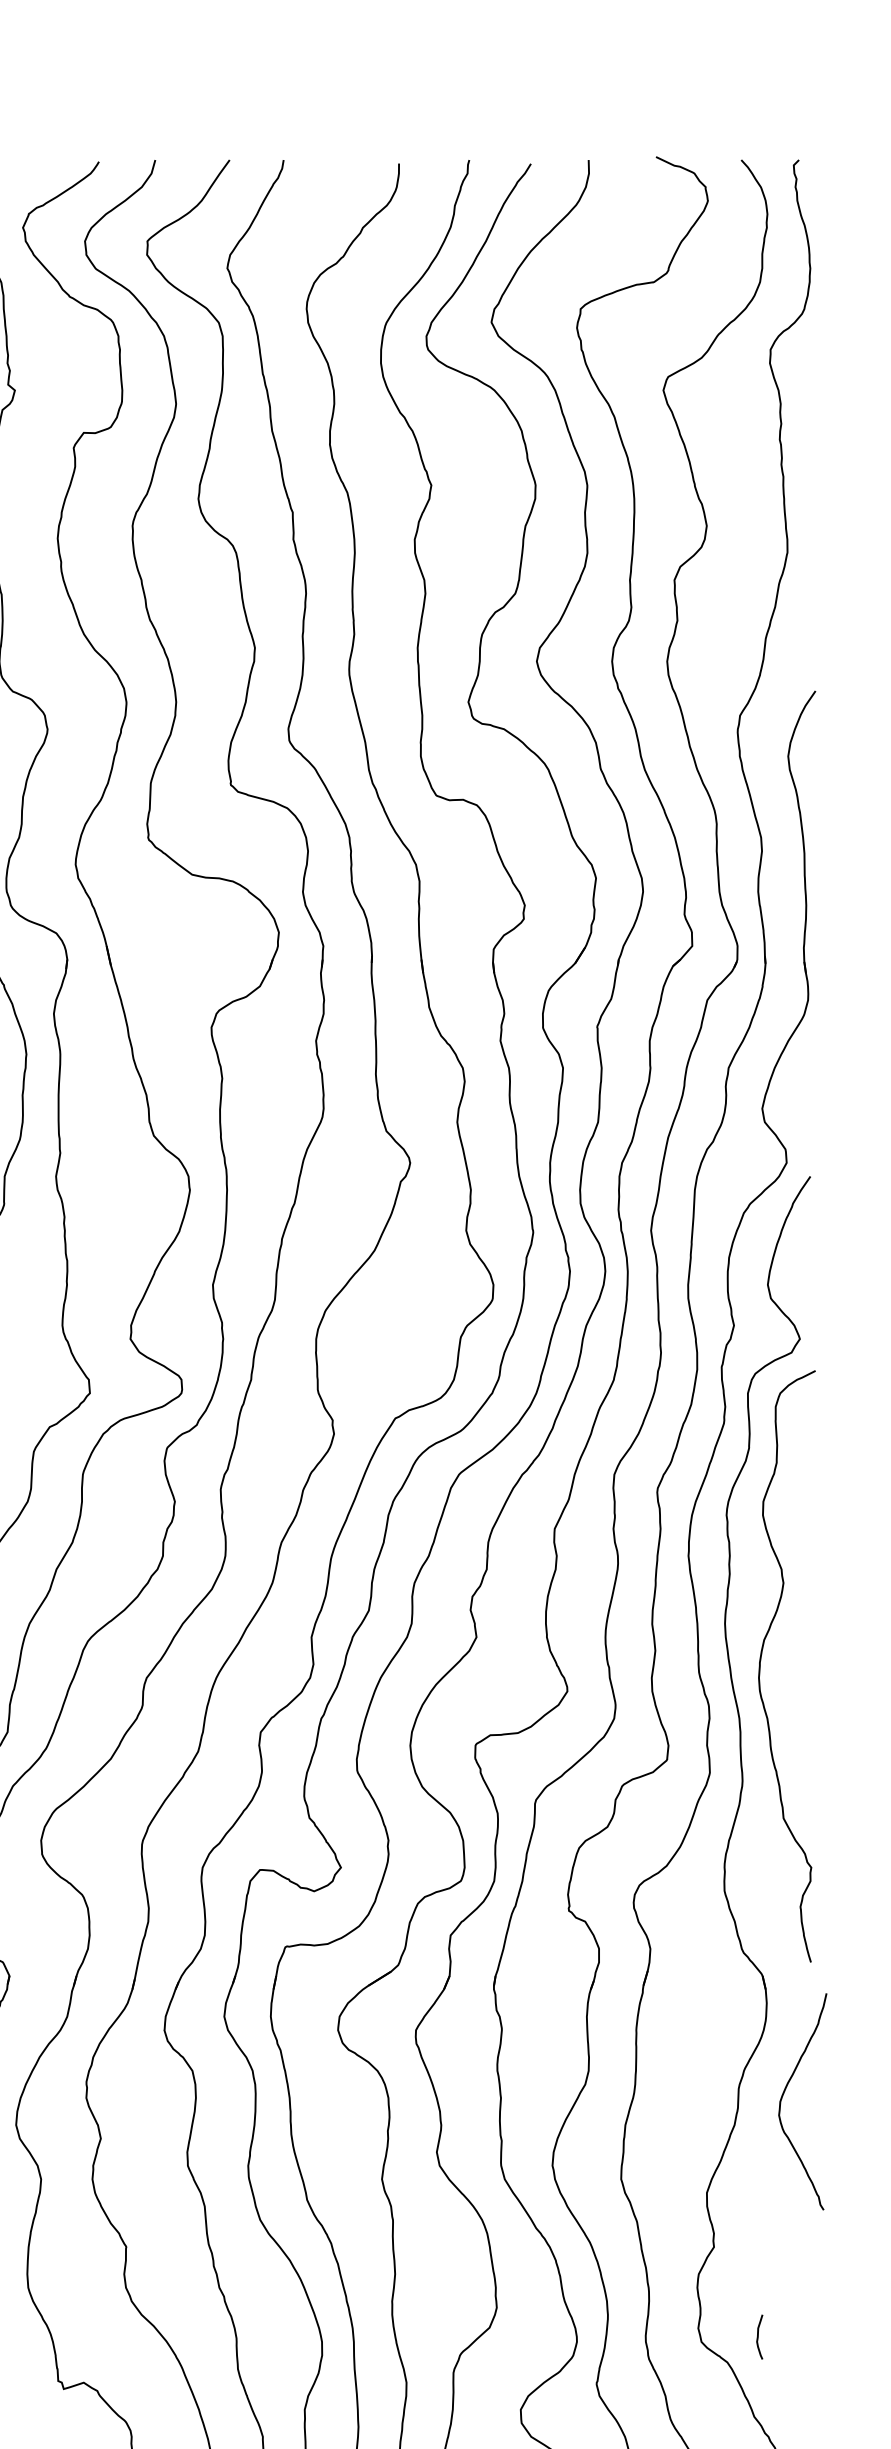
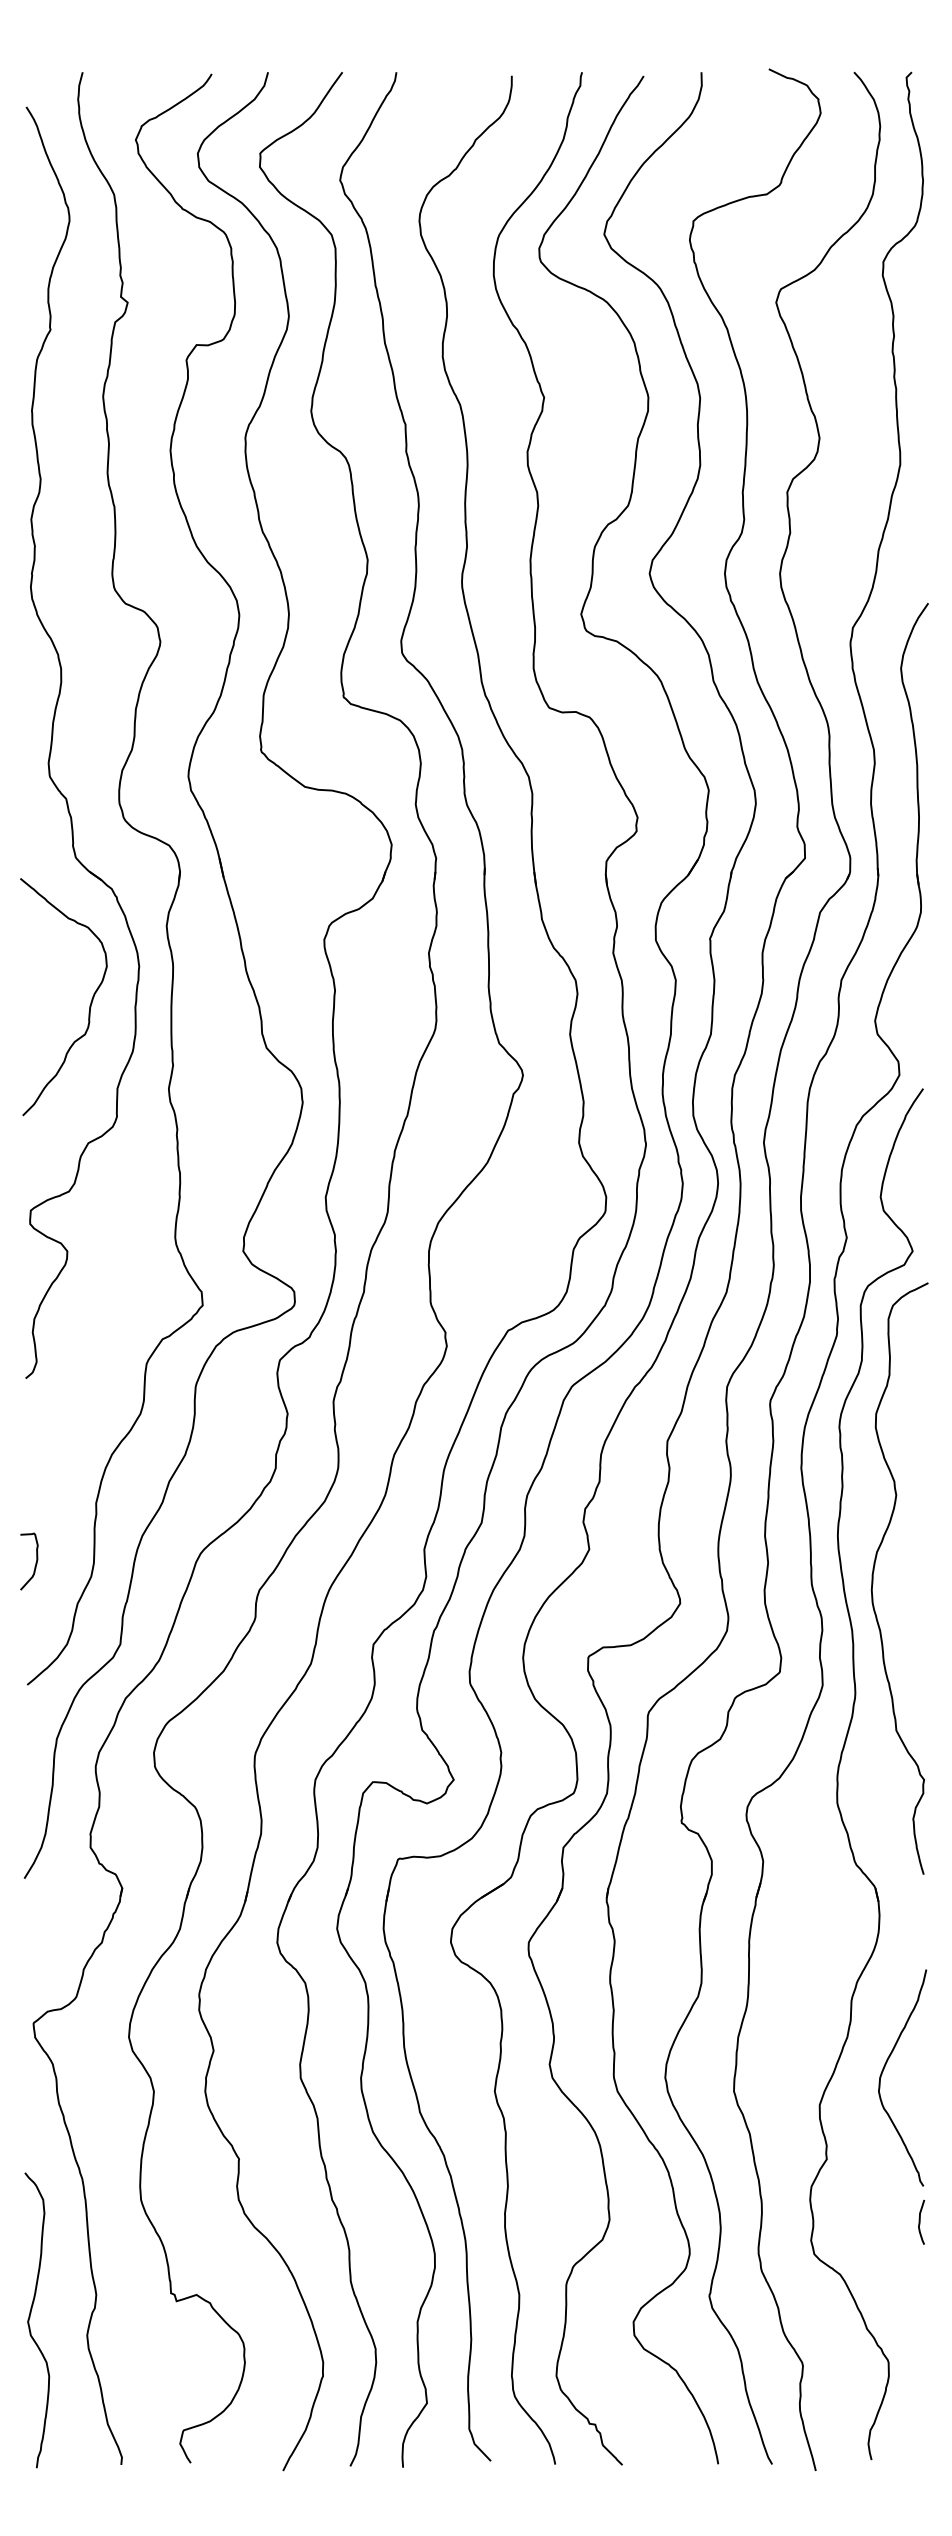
curve: (784, 2093) -> (884, 2069), moved
curve: (758, 2336) -> (920, 2221), moved

